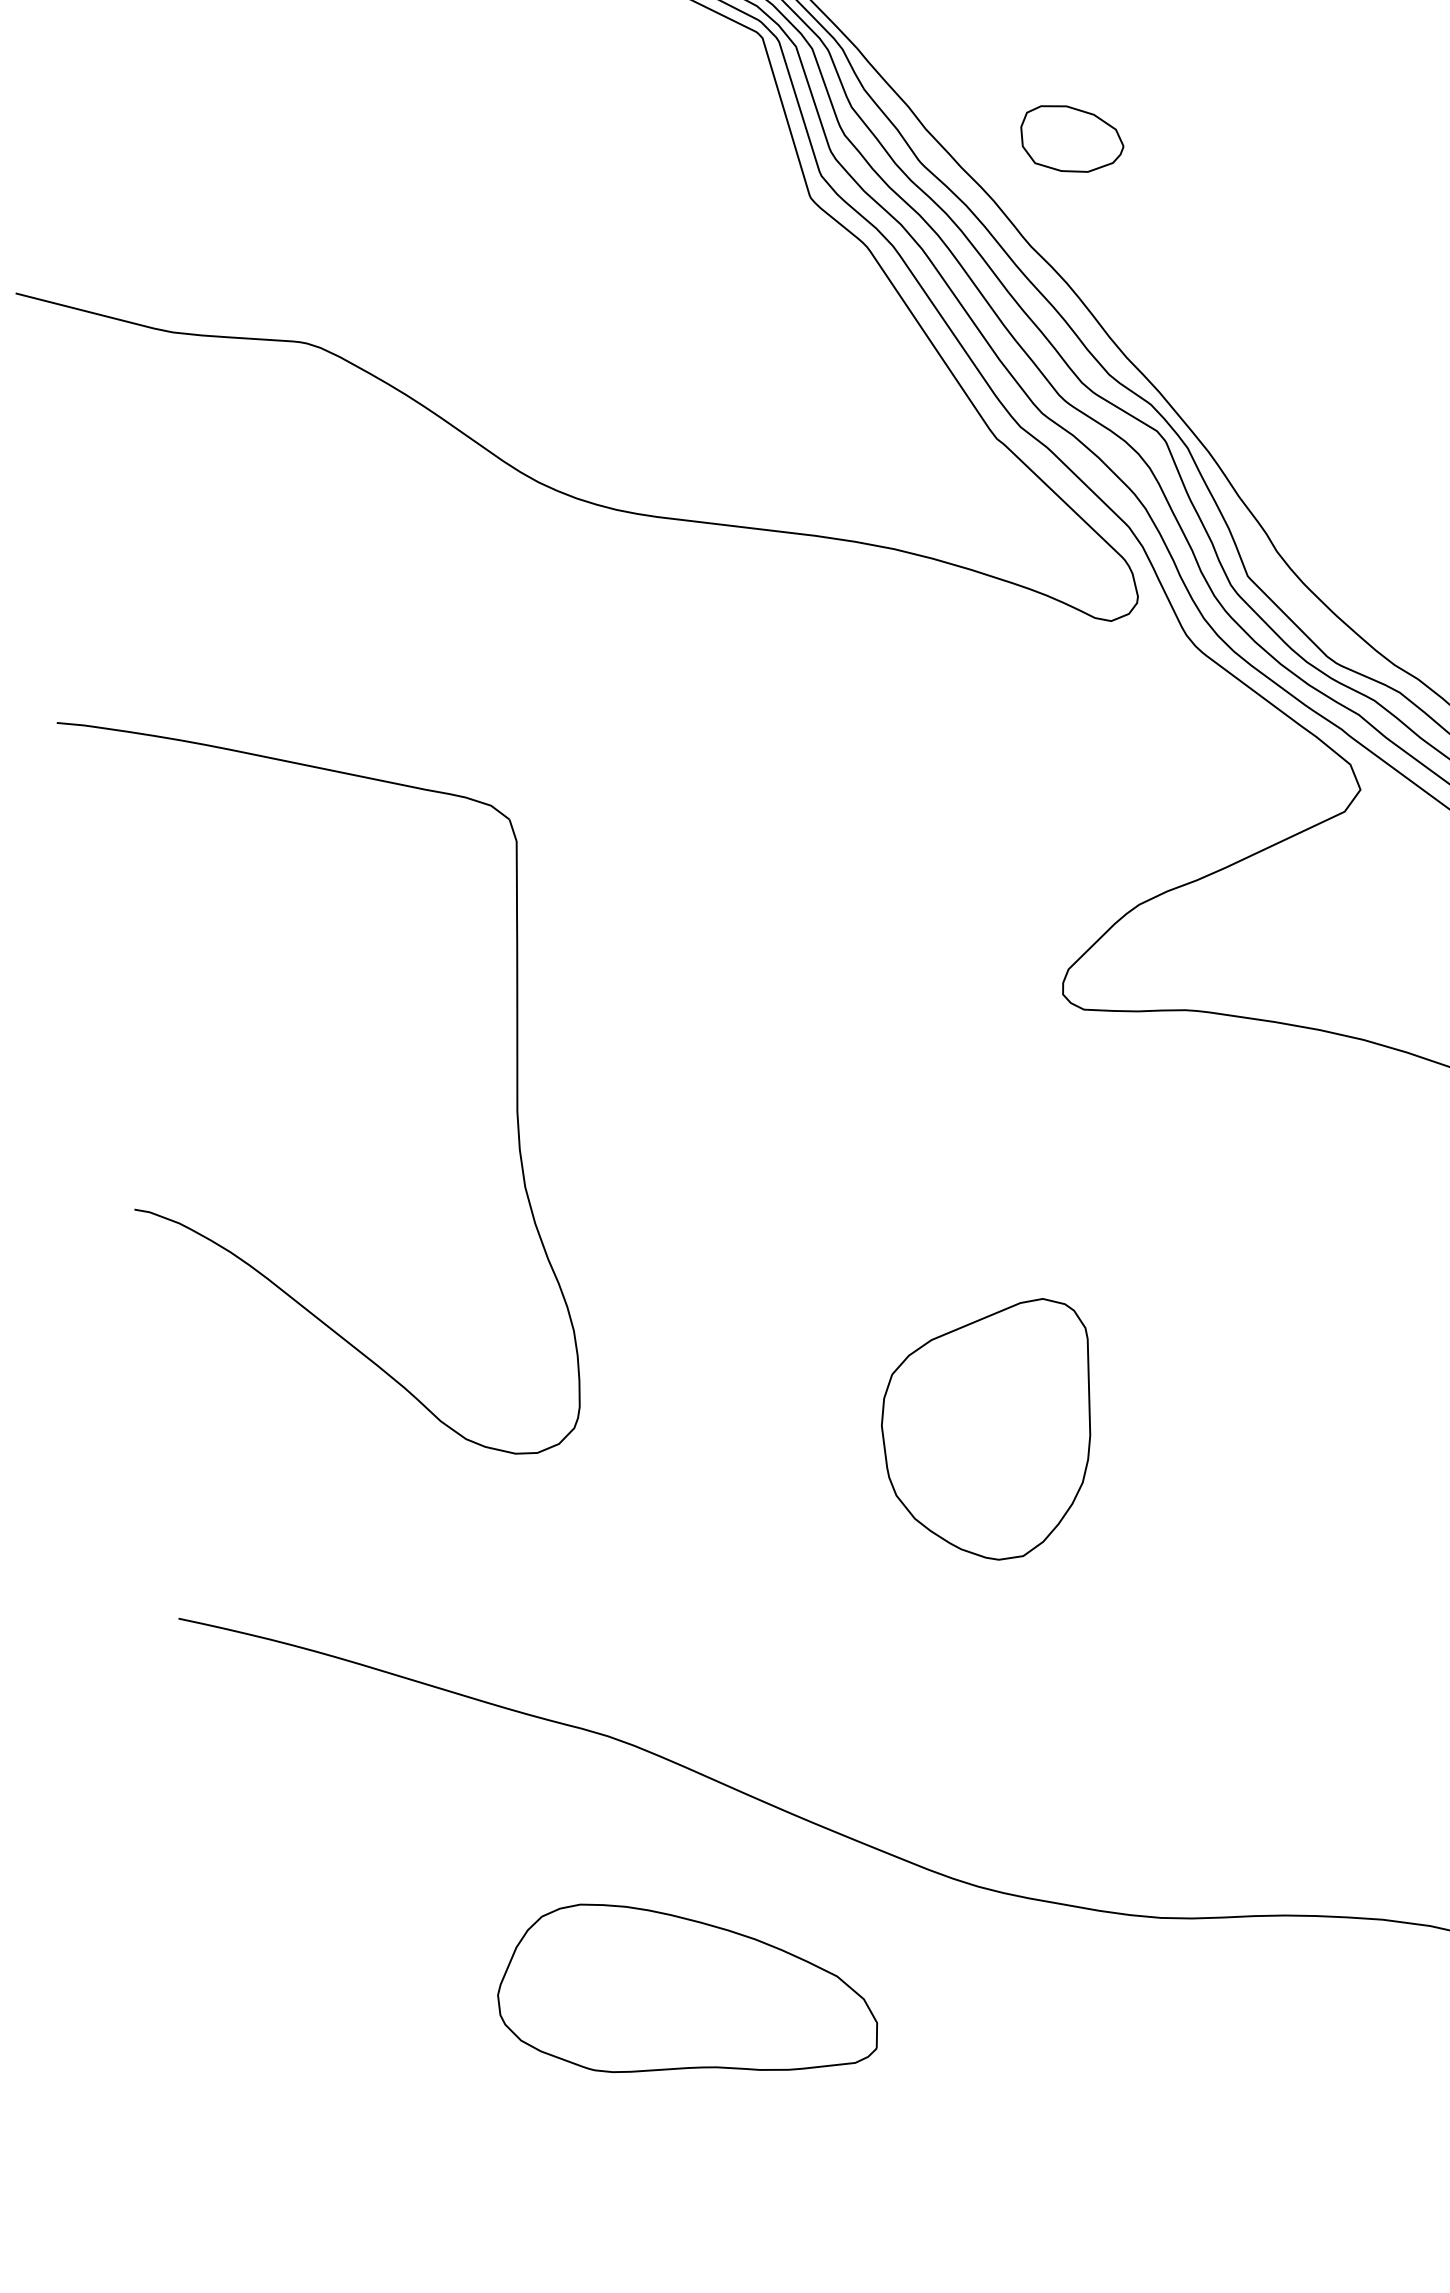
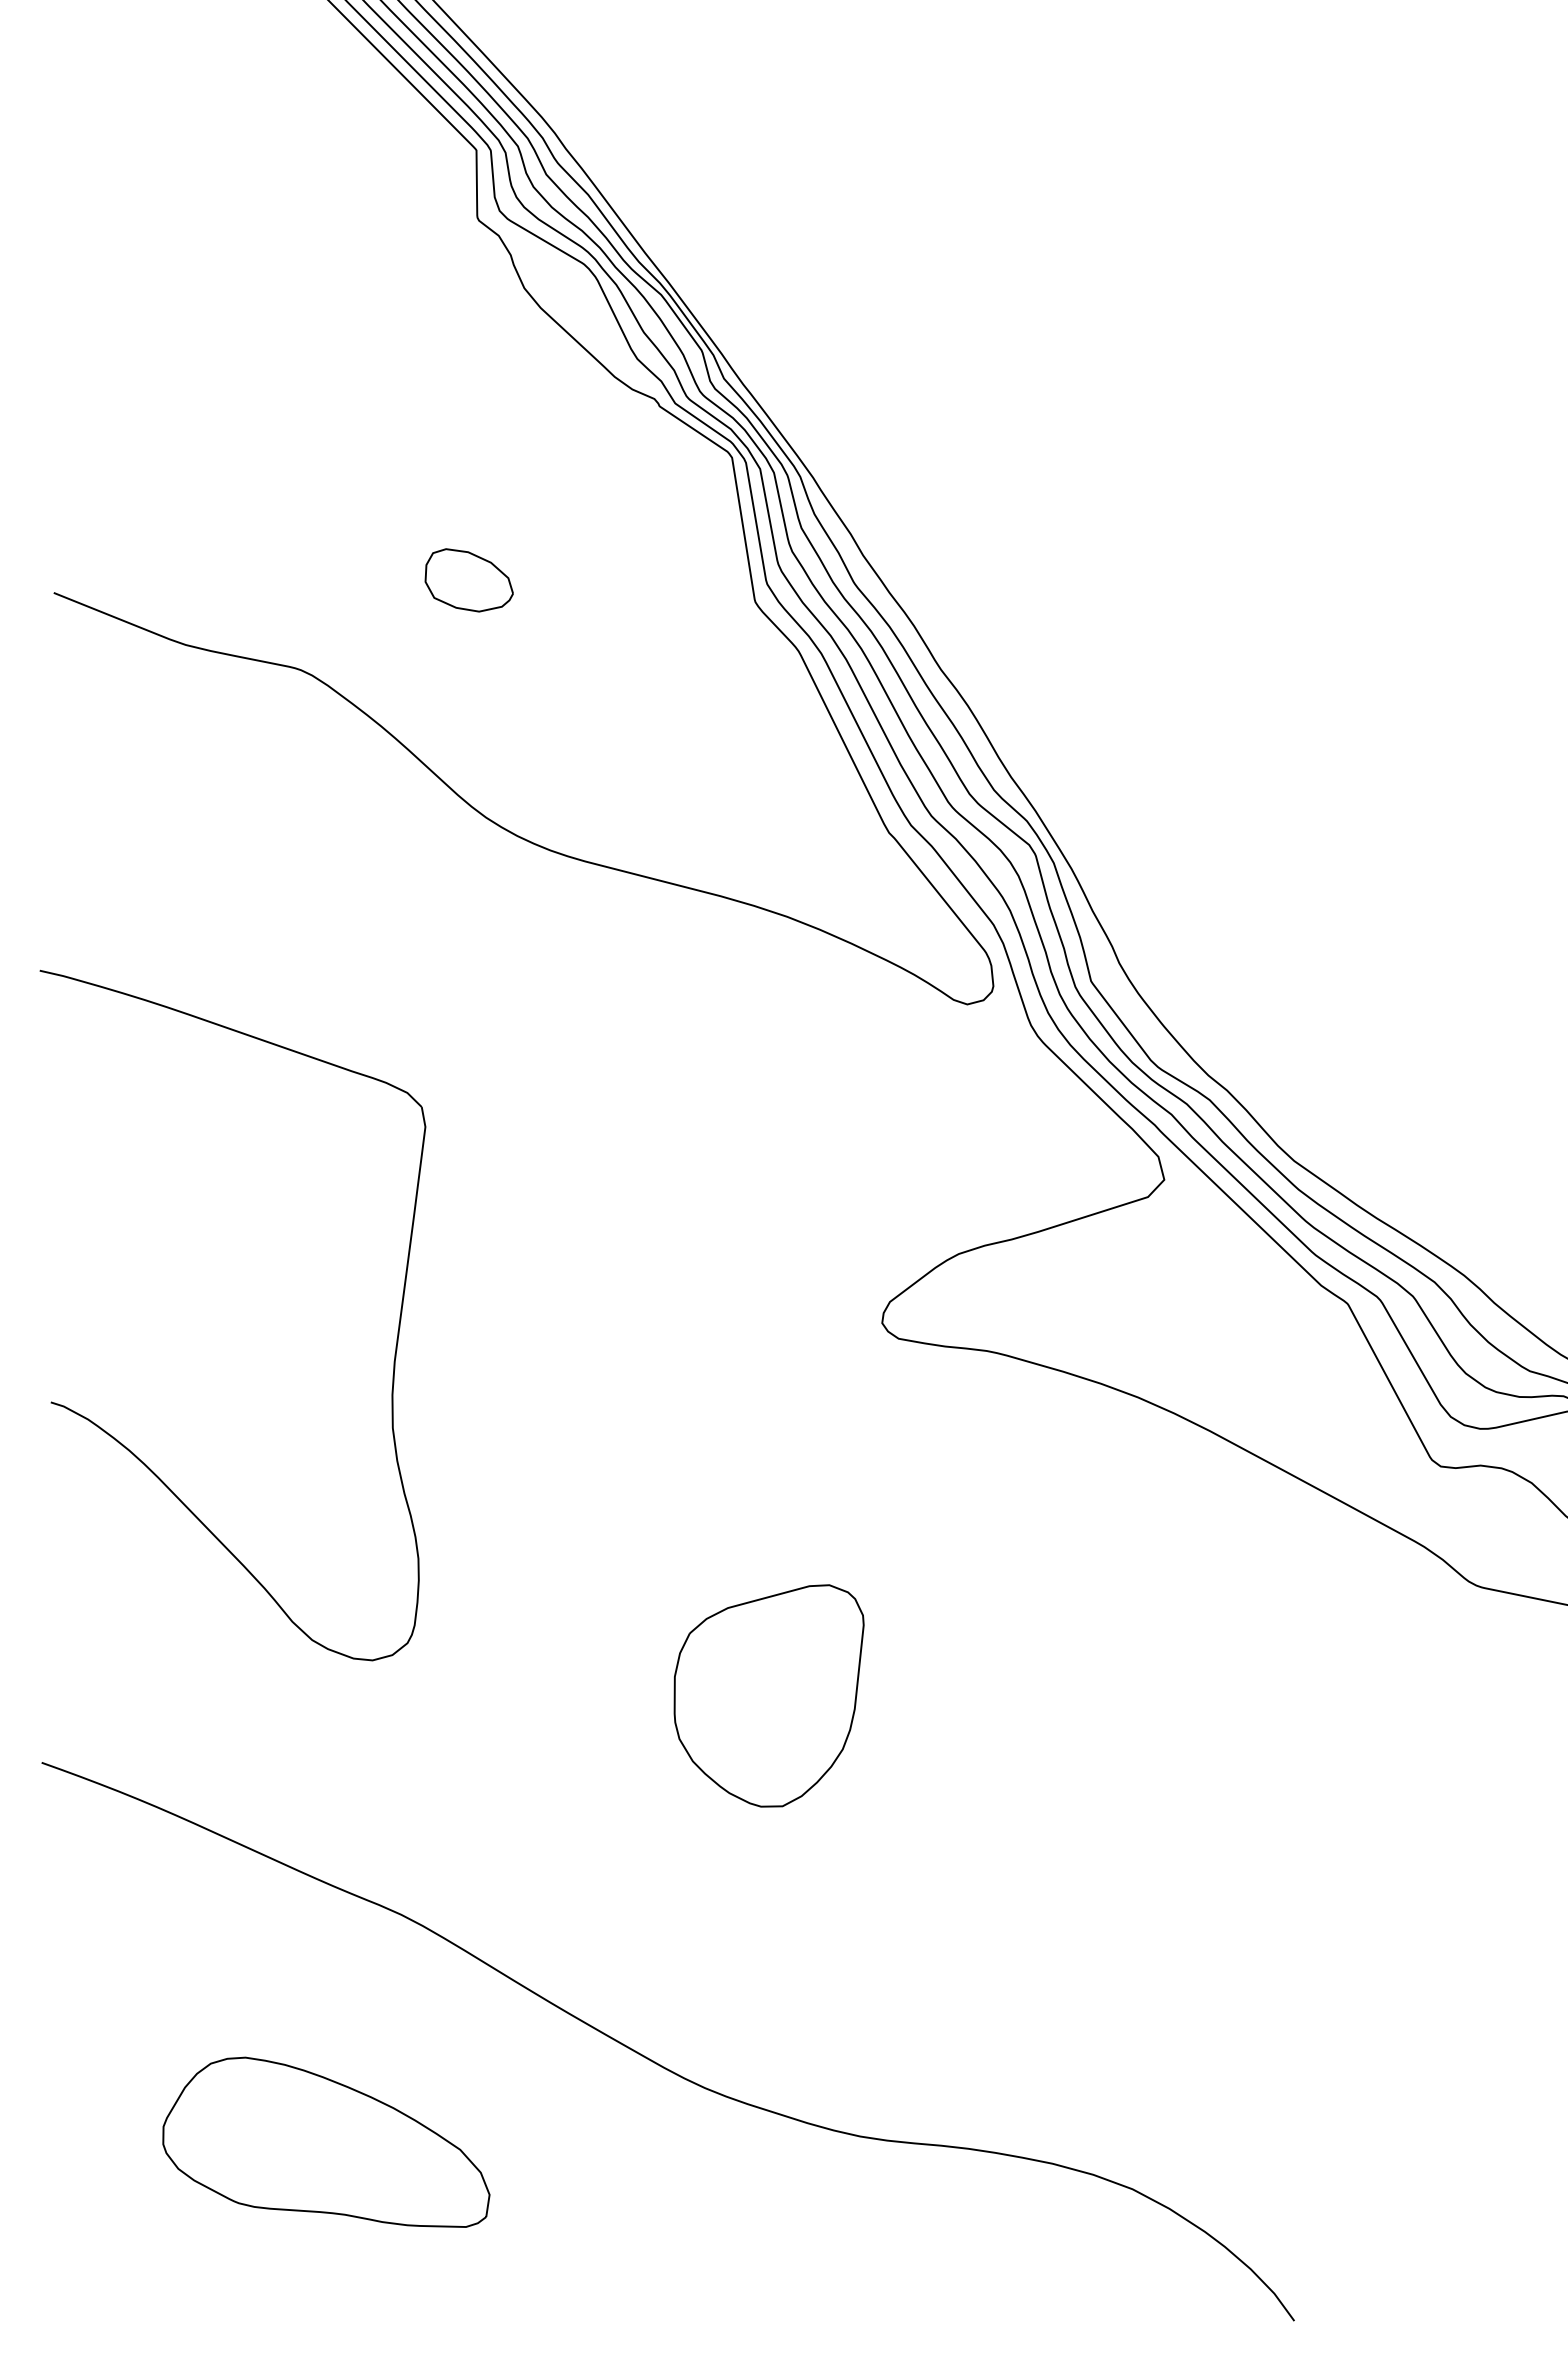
part: (1071, 138) -> (468, 580), moved
part: (684, 1987) -> (326, 2141), moved

